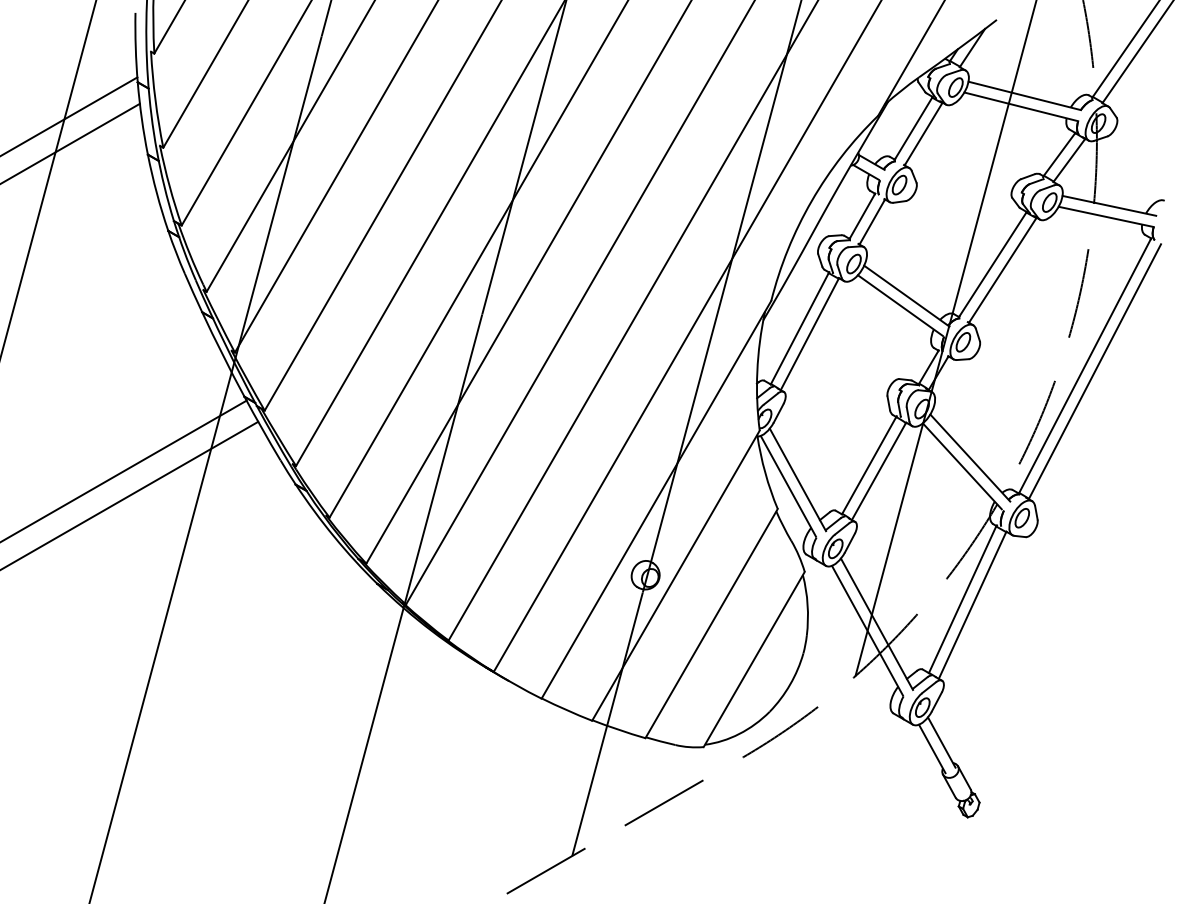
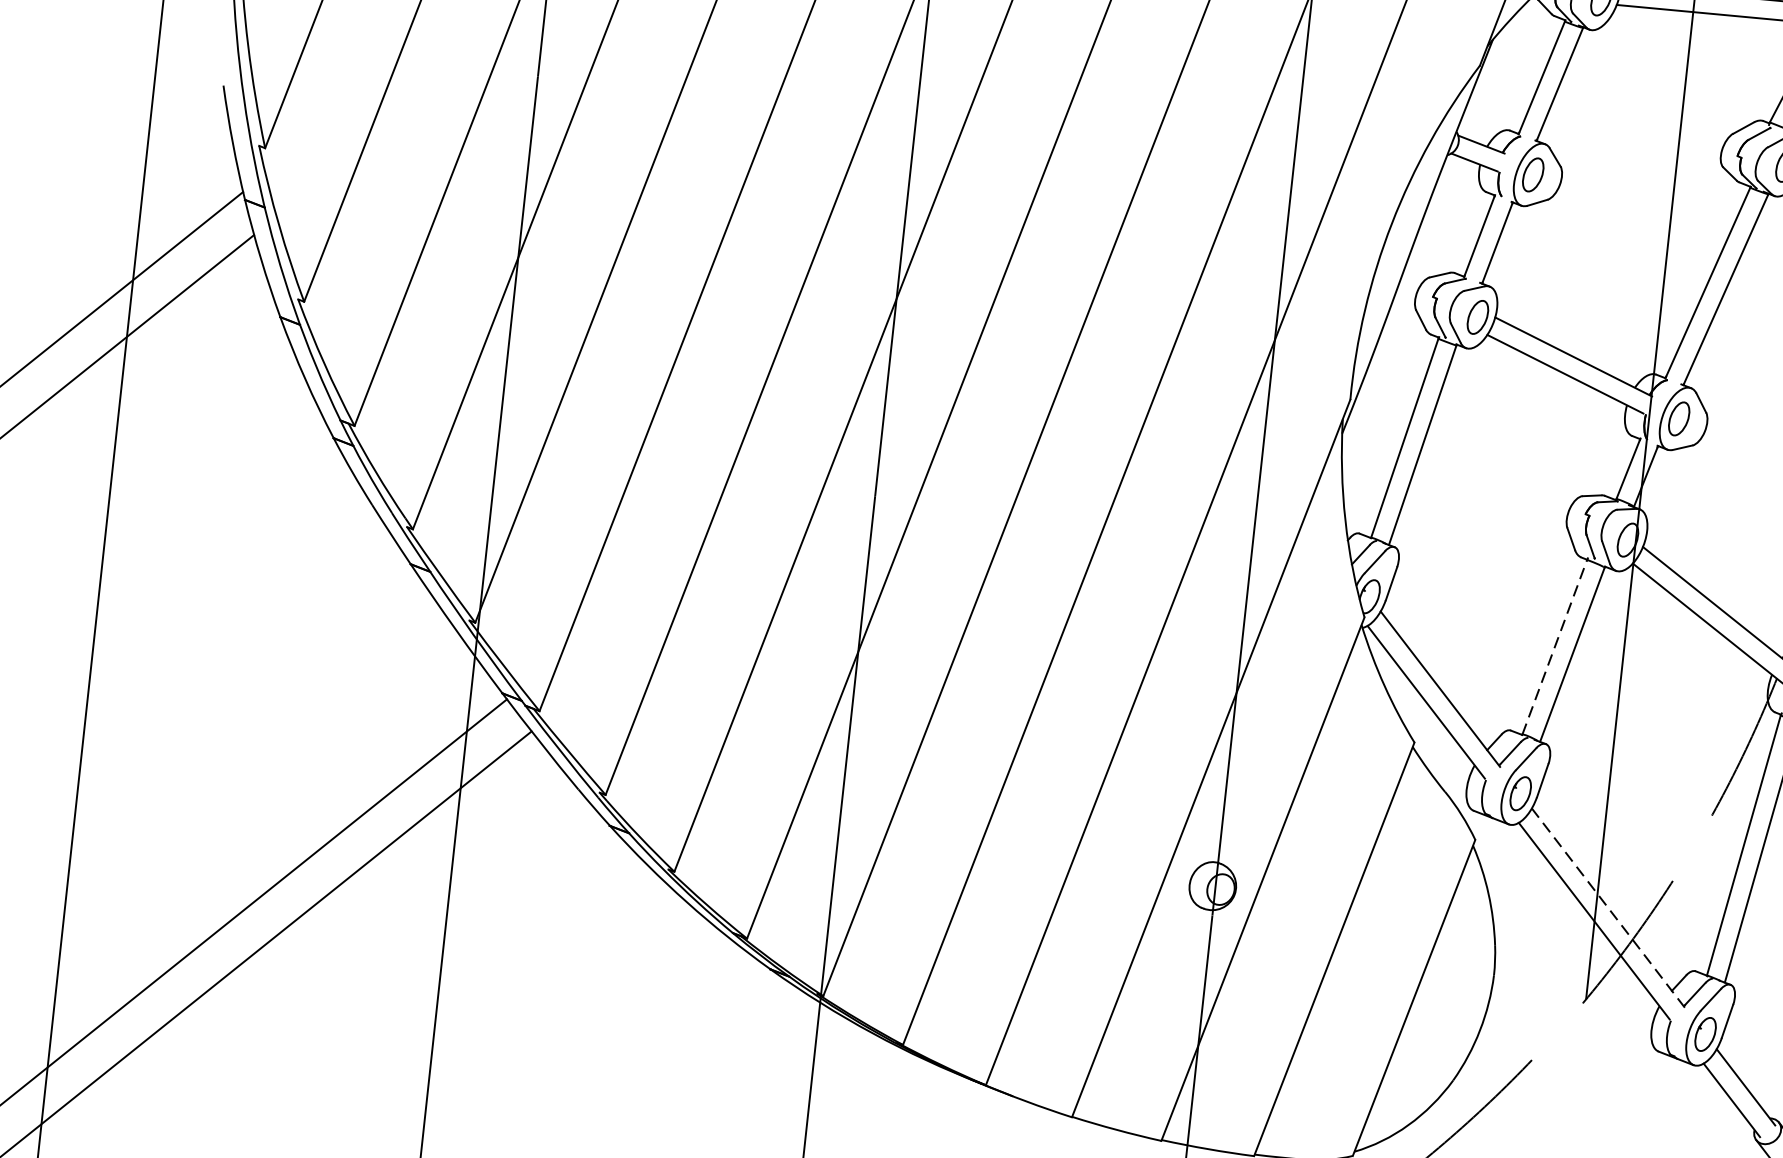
line: (869, 465) -> (1555, 647), solid -> dashed
line: (876, 624) -> (1607, 908), solid -> dashed

